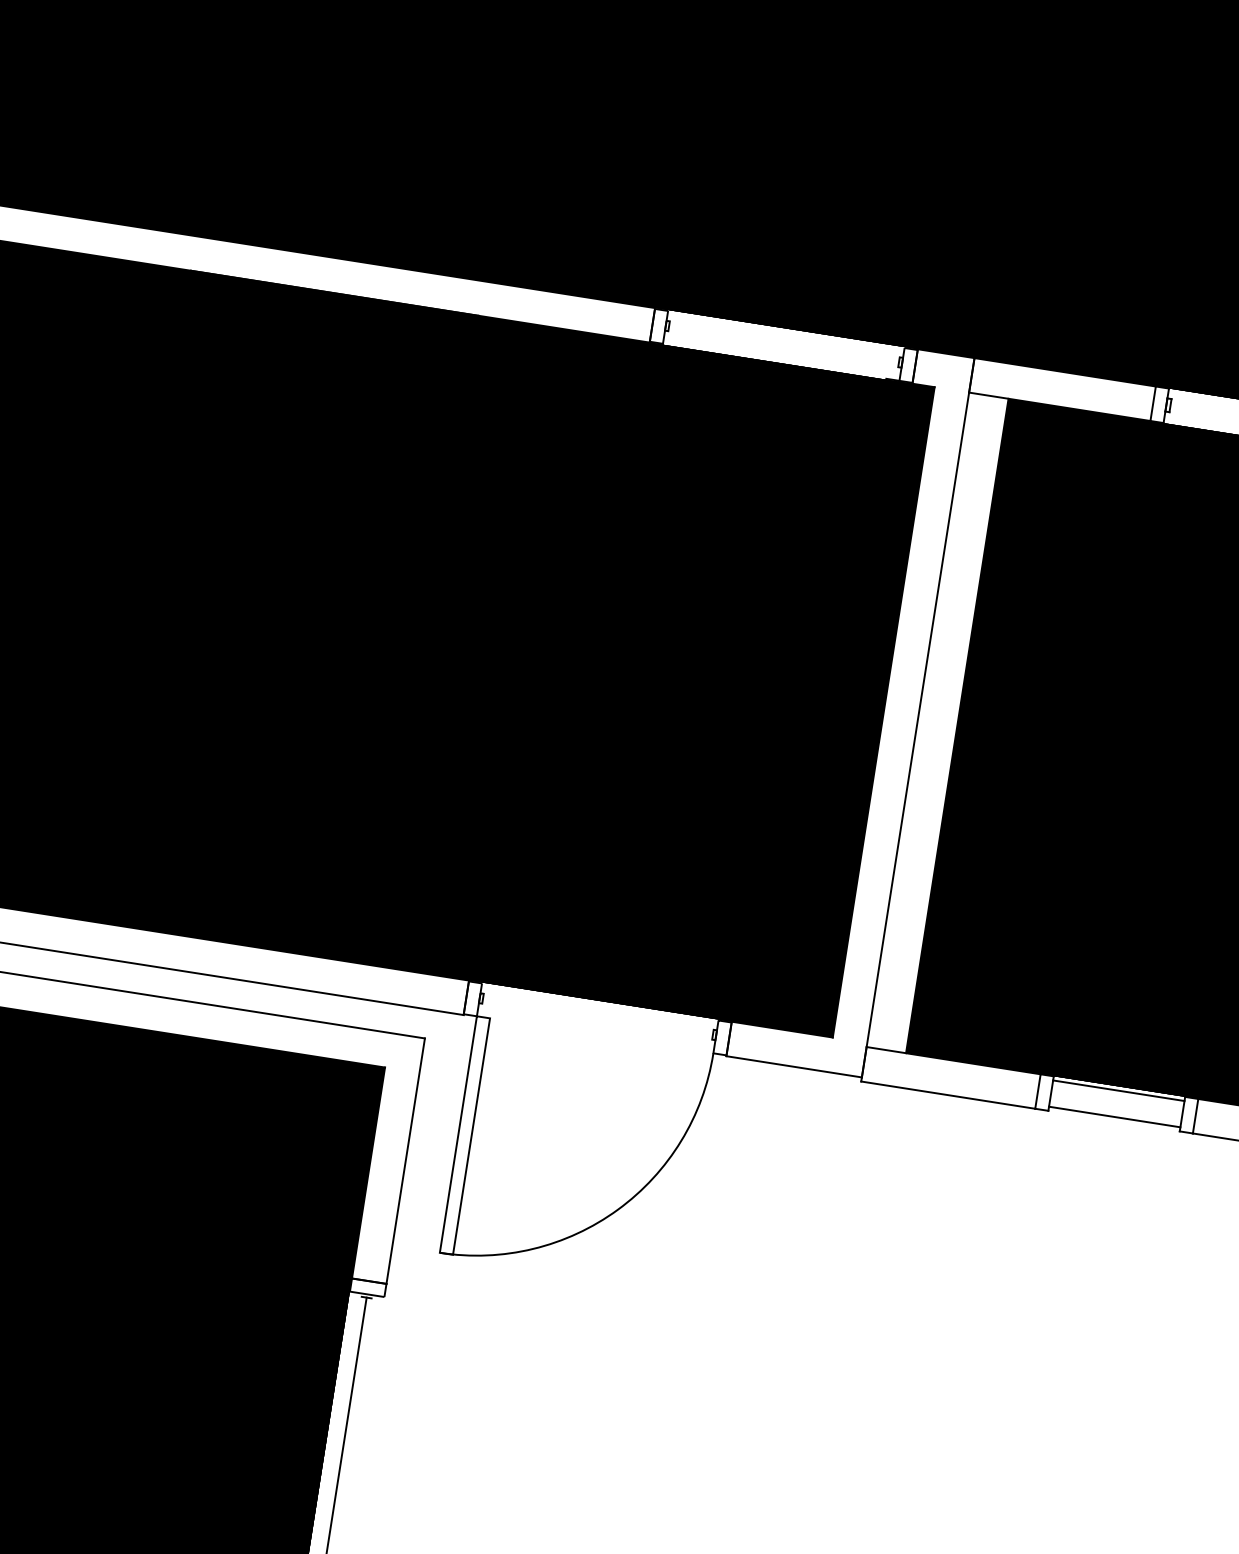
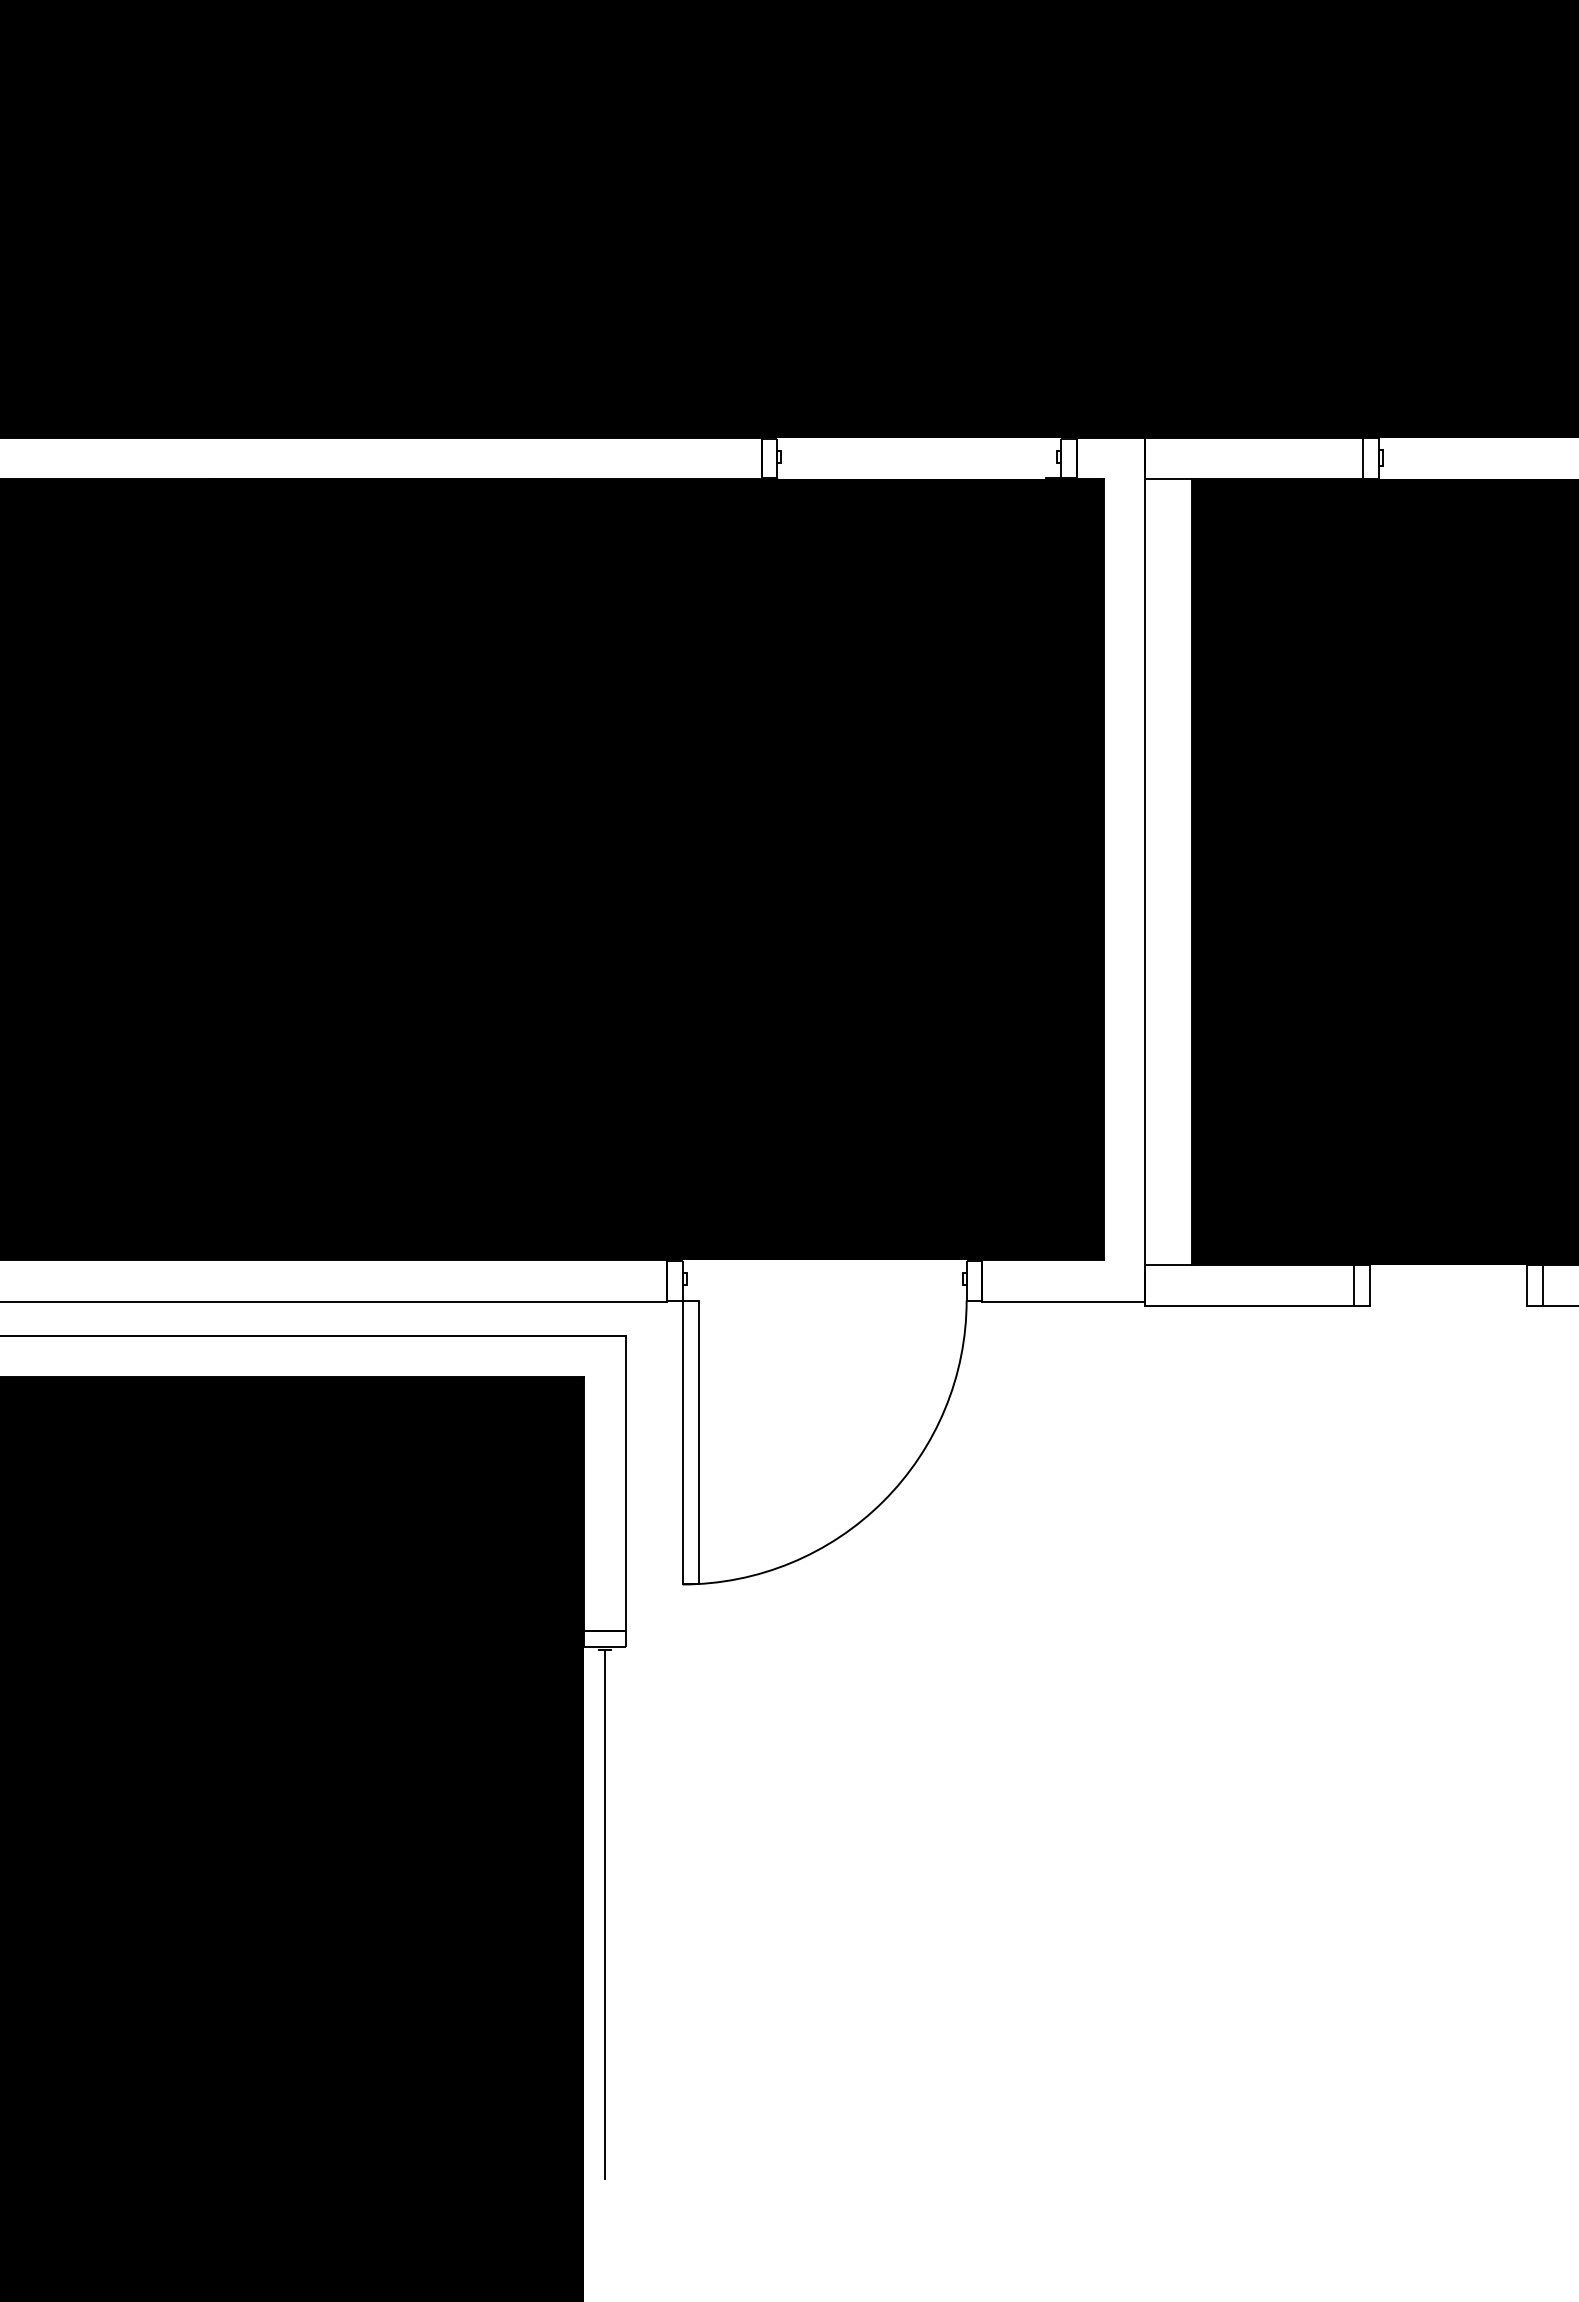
line: (1118, 1091) -> (1448, 1270), removed
line: (1114, 1116) -> (1448, 1301), removed

